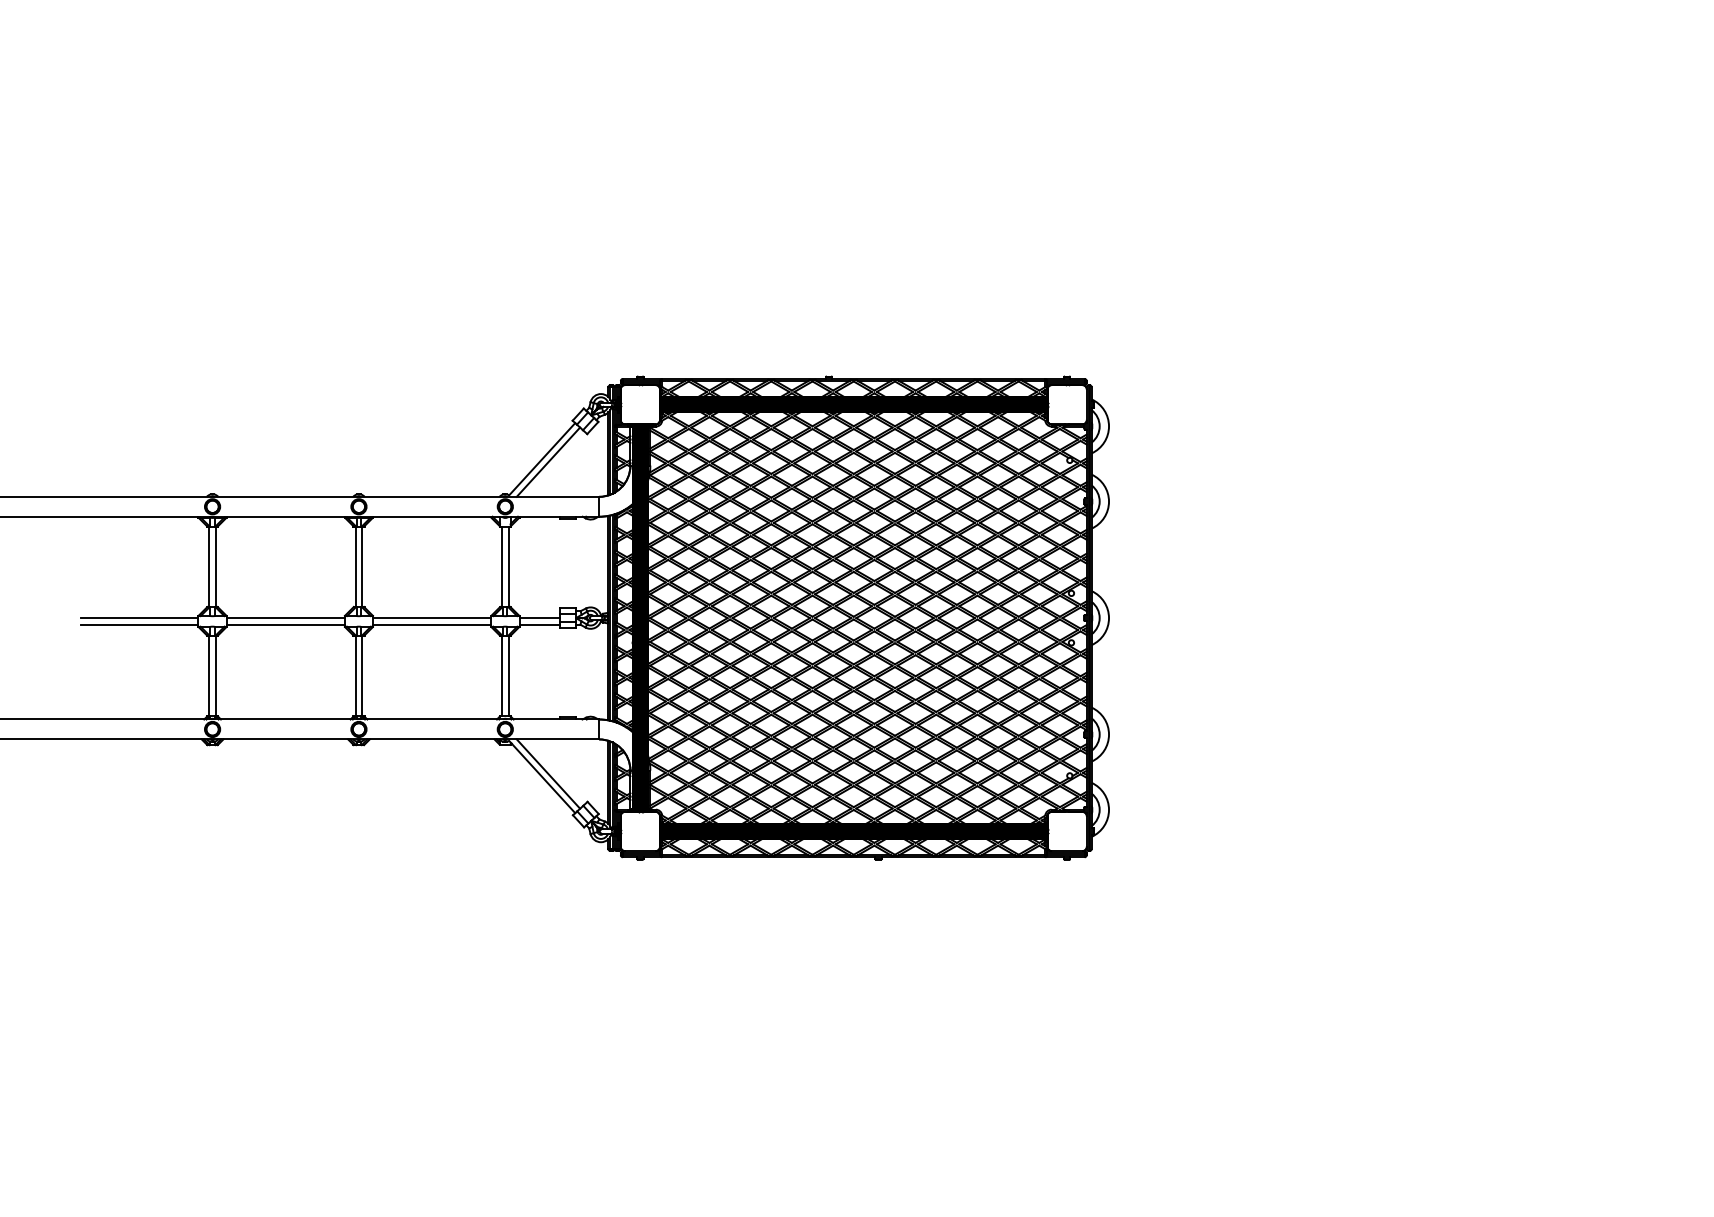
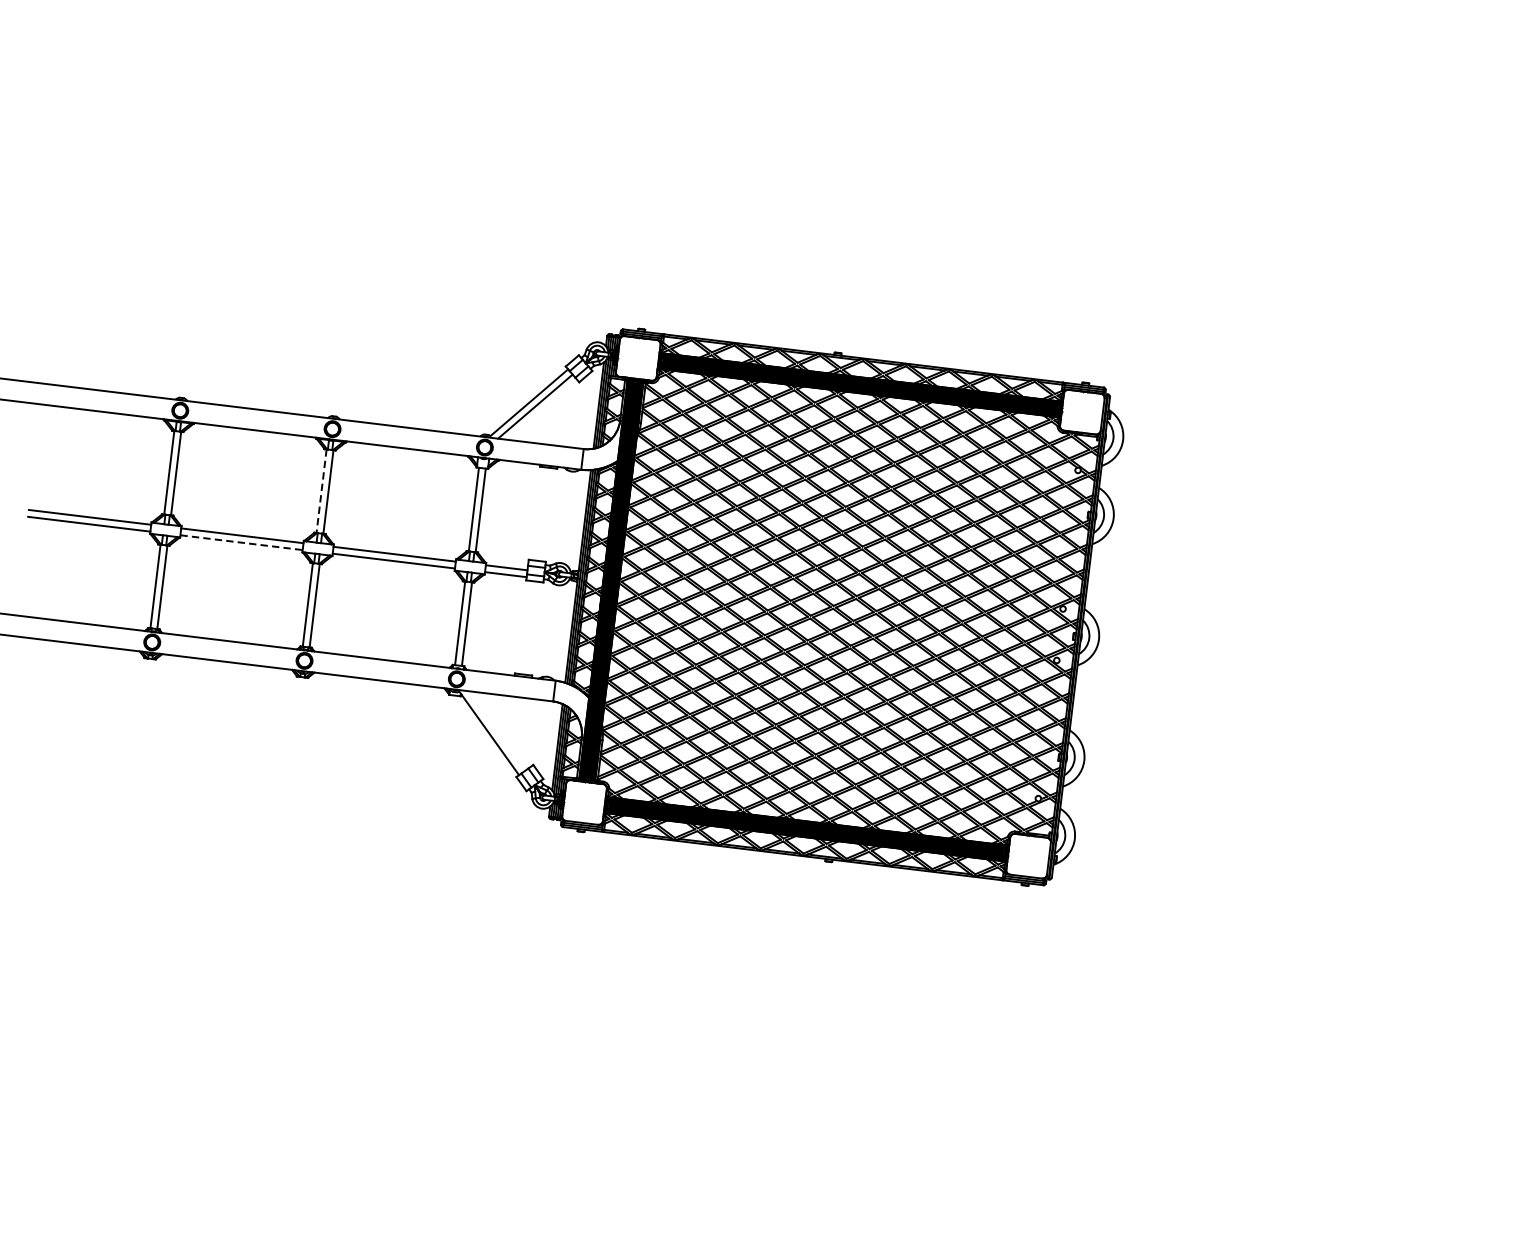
line: (355, 567) -> (321, 491), solid -> dashed
line: (285, 624) -> (241, 542), solid -> dashed
line: (548, 773) -> (496, 730), removed

